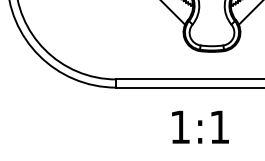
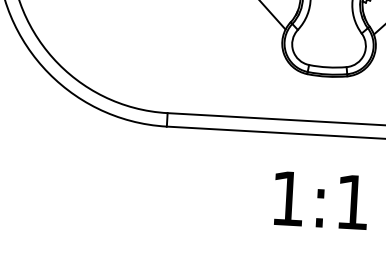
text: (200, 126) -> (321, 199), moved

